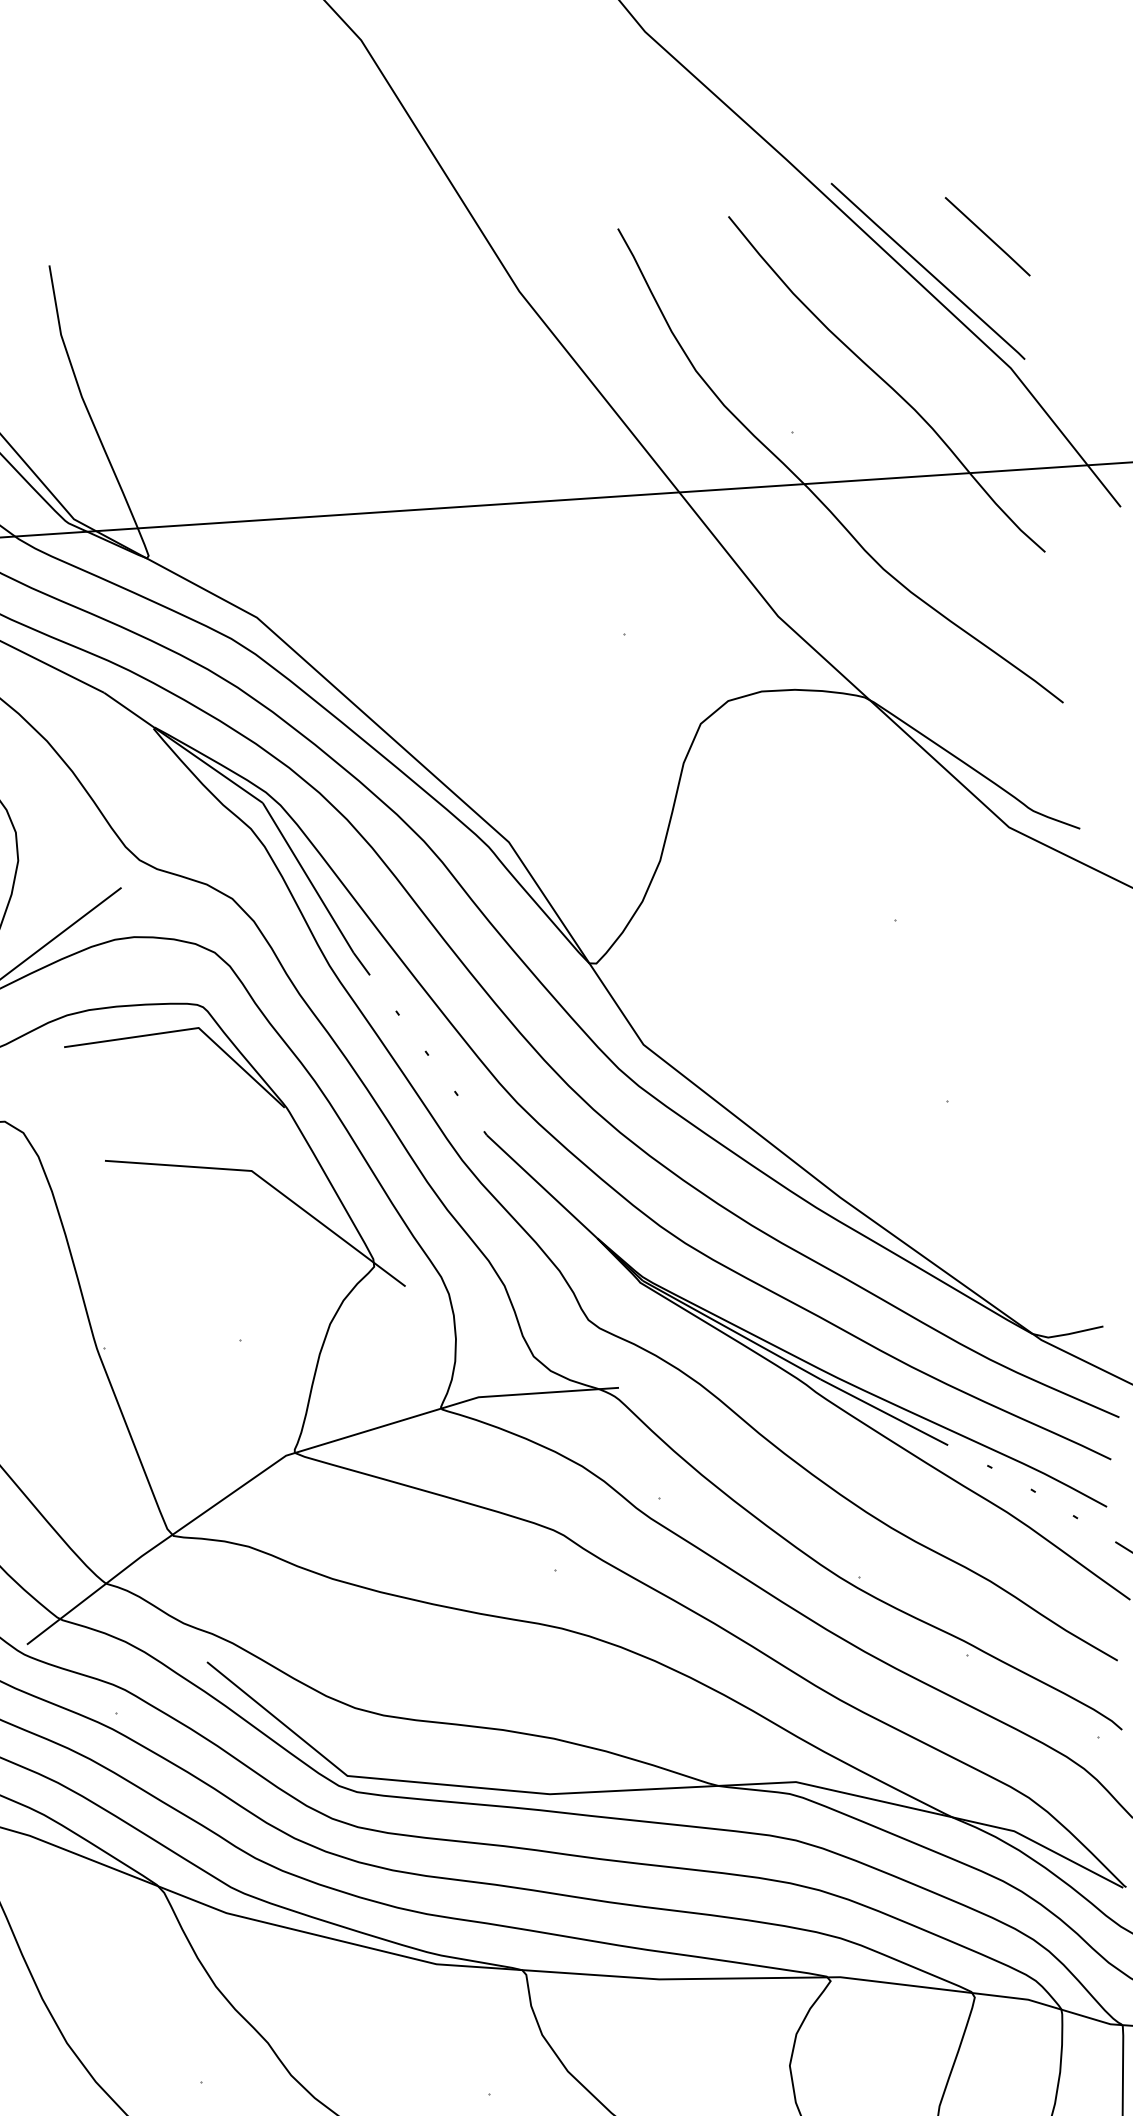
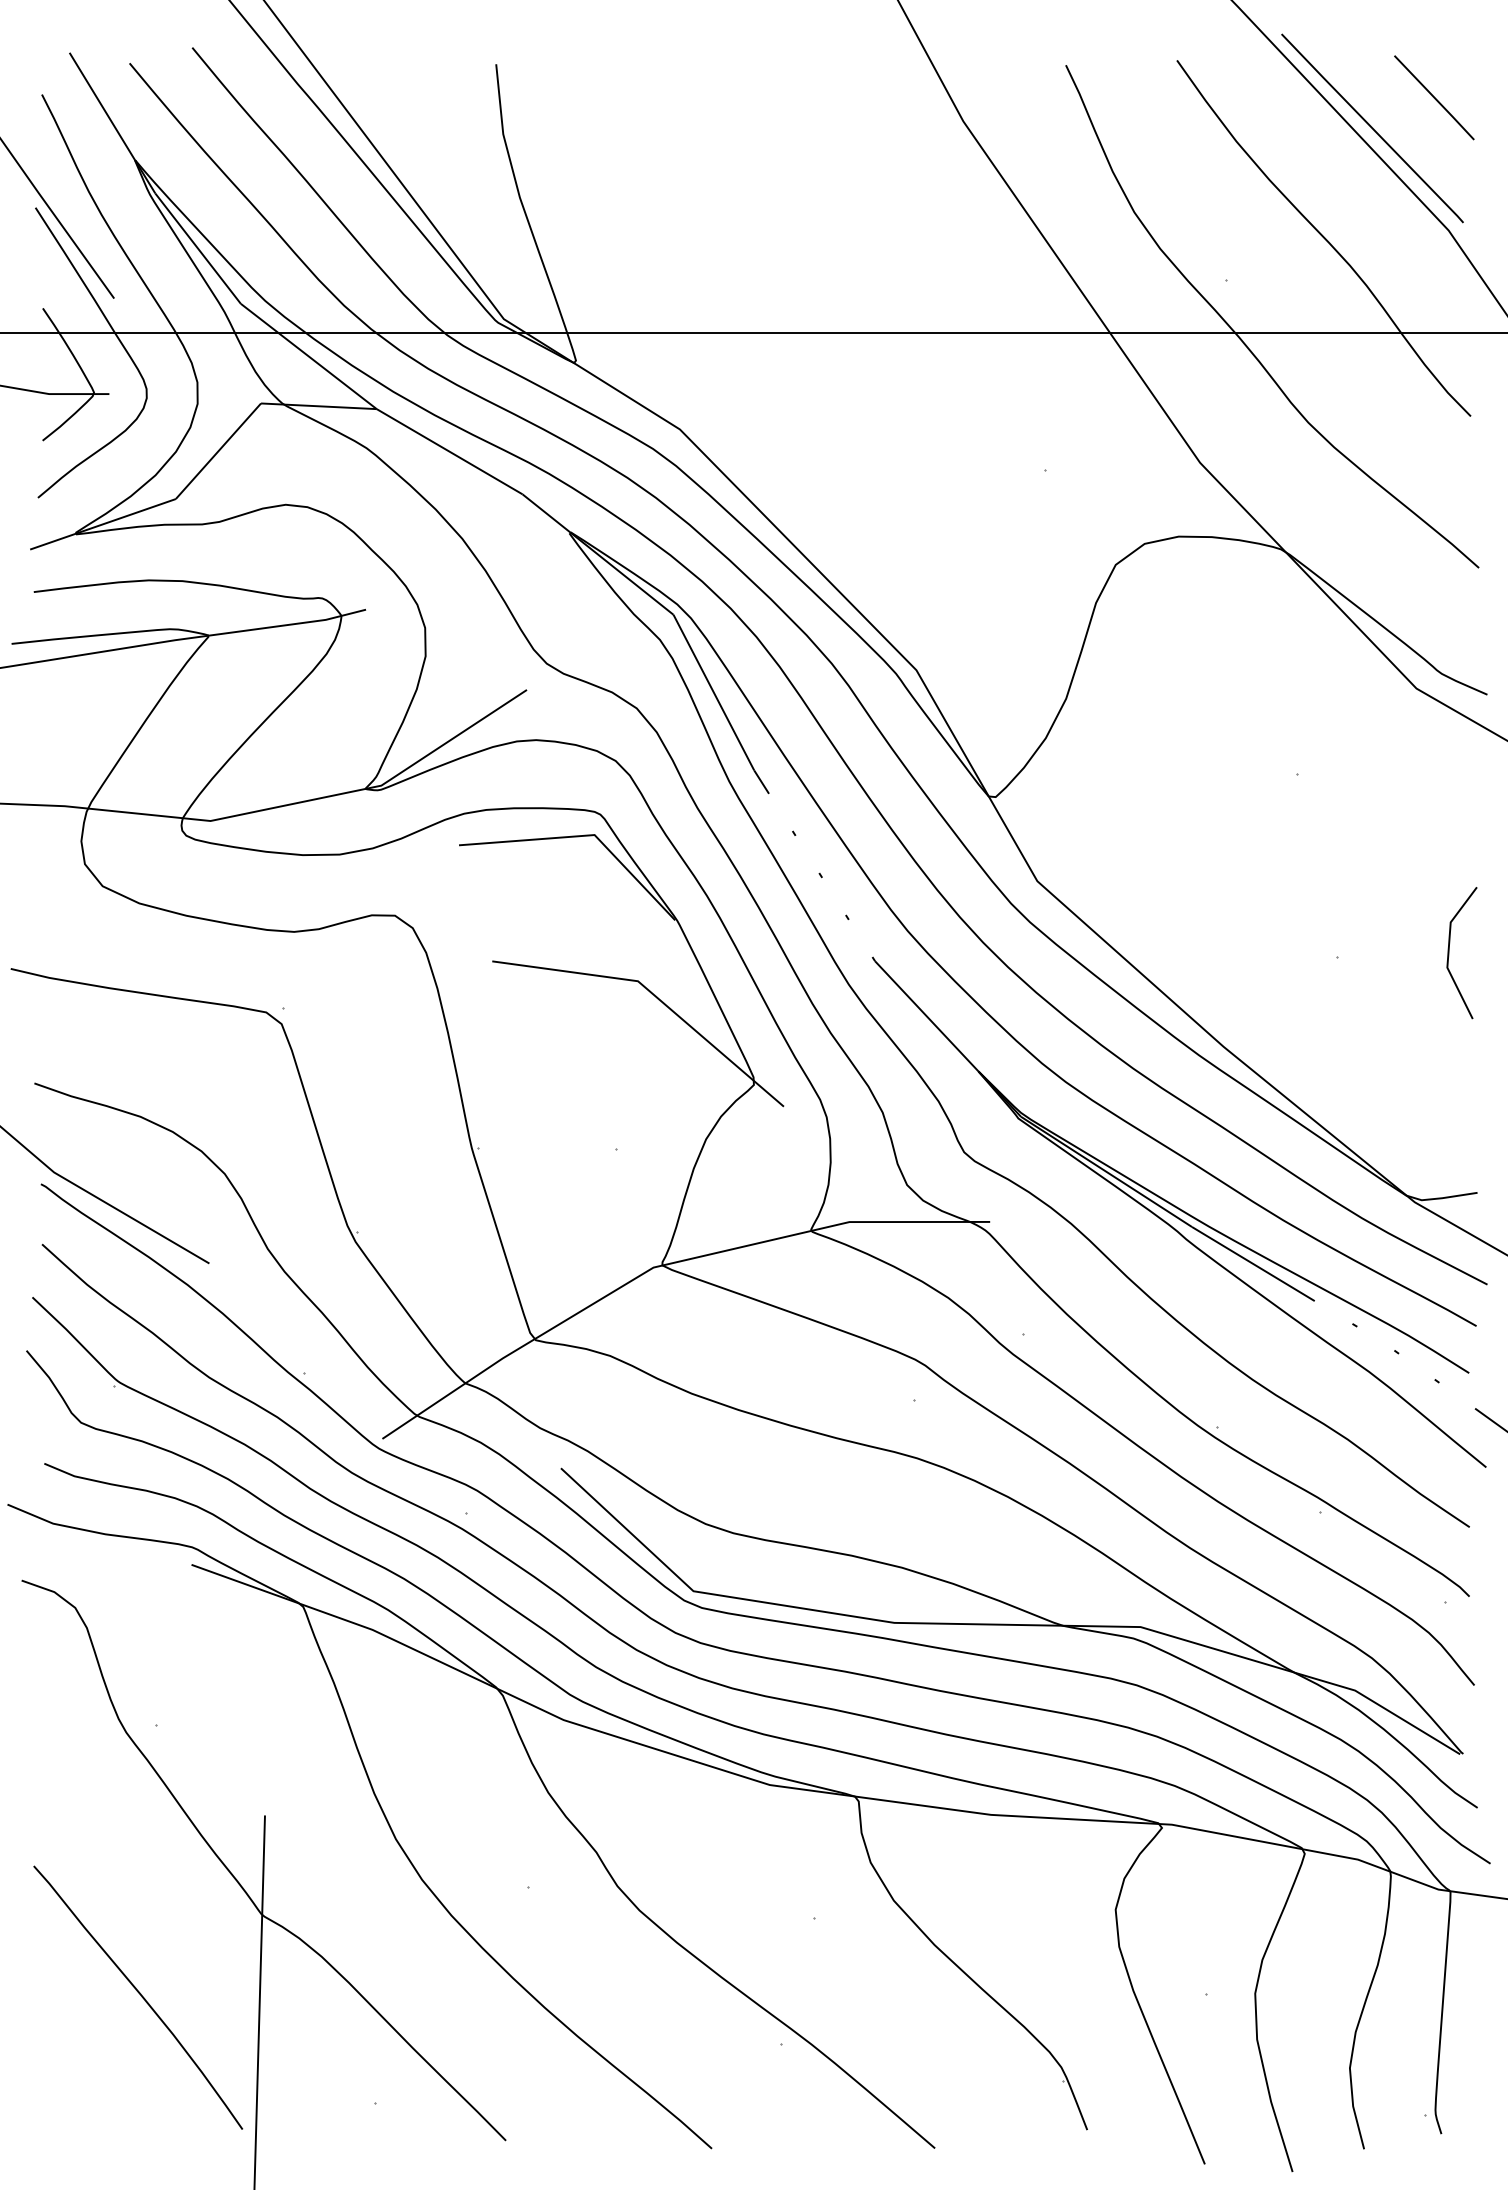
line: (1059, 1089) -> (1449, 953), added

